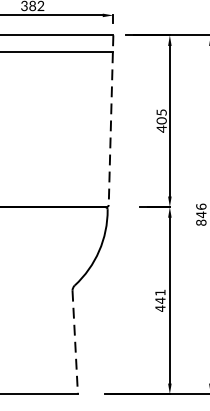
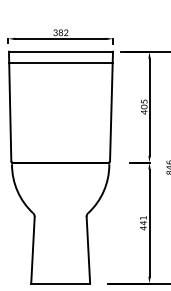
line: (111, 120) -> (111, 106), dashed -> solid
line: (75, 343) -> (88, 250), dashed -> solid

